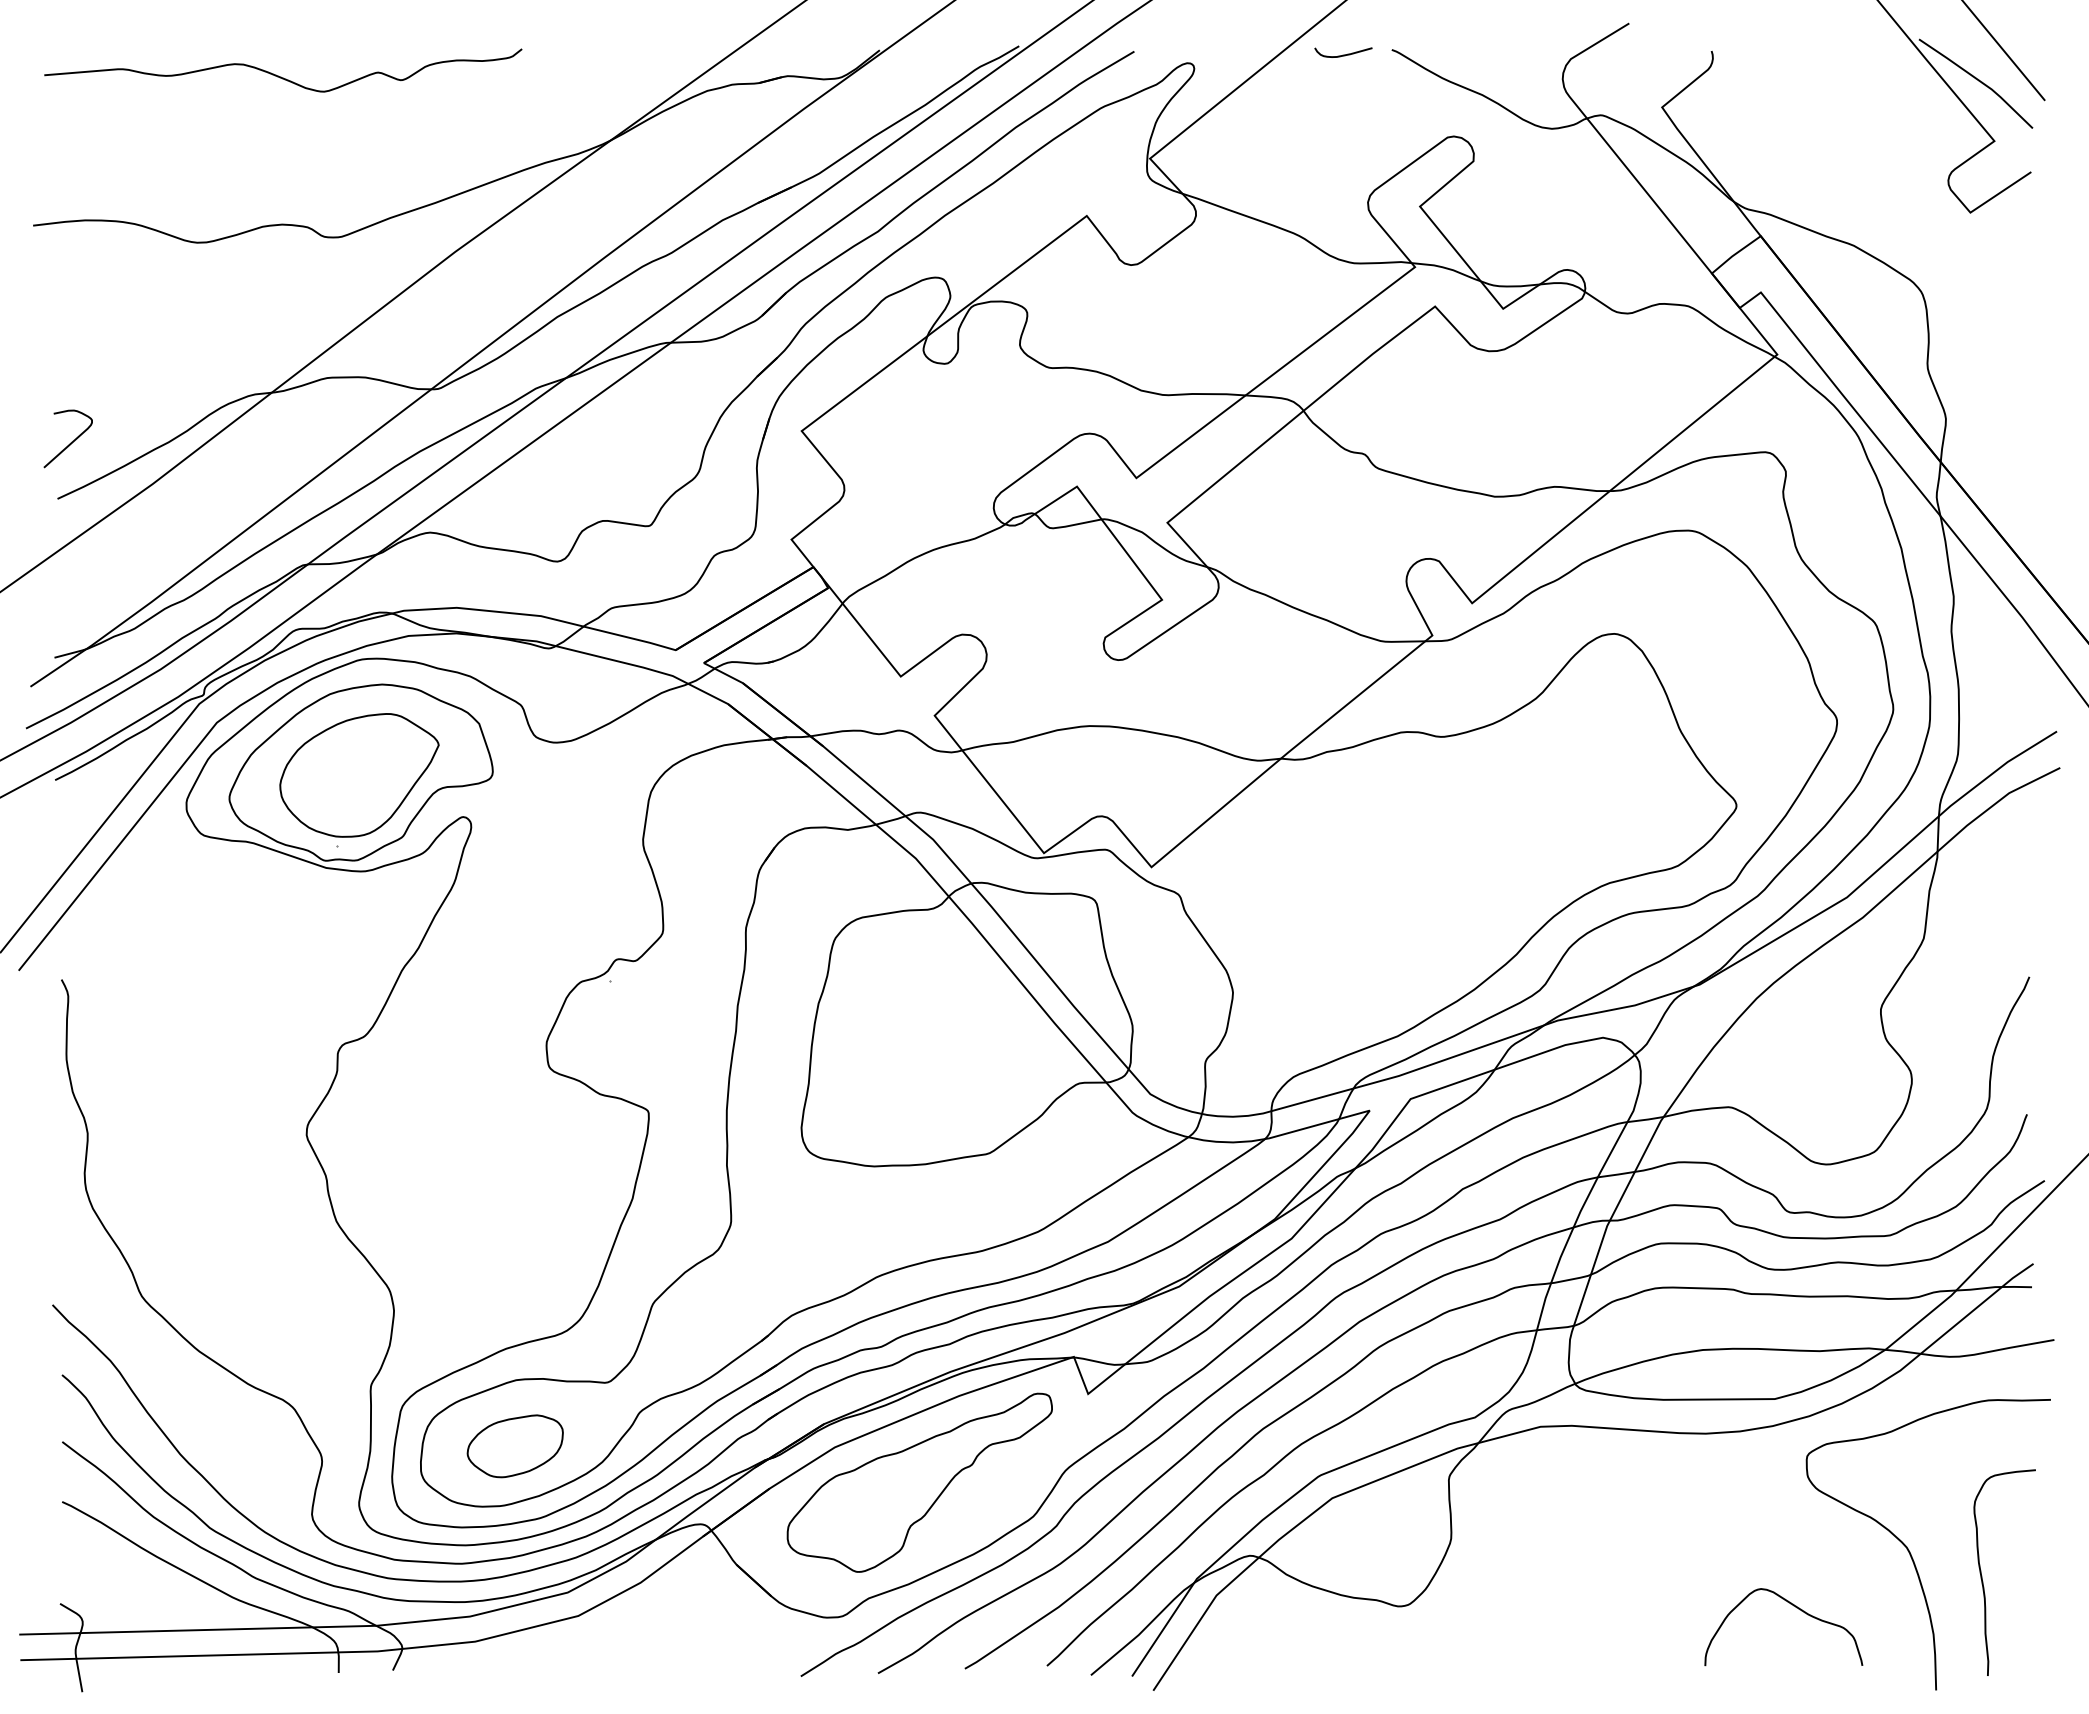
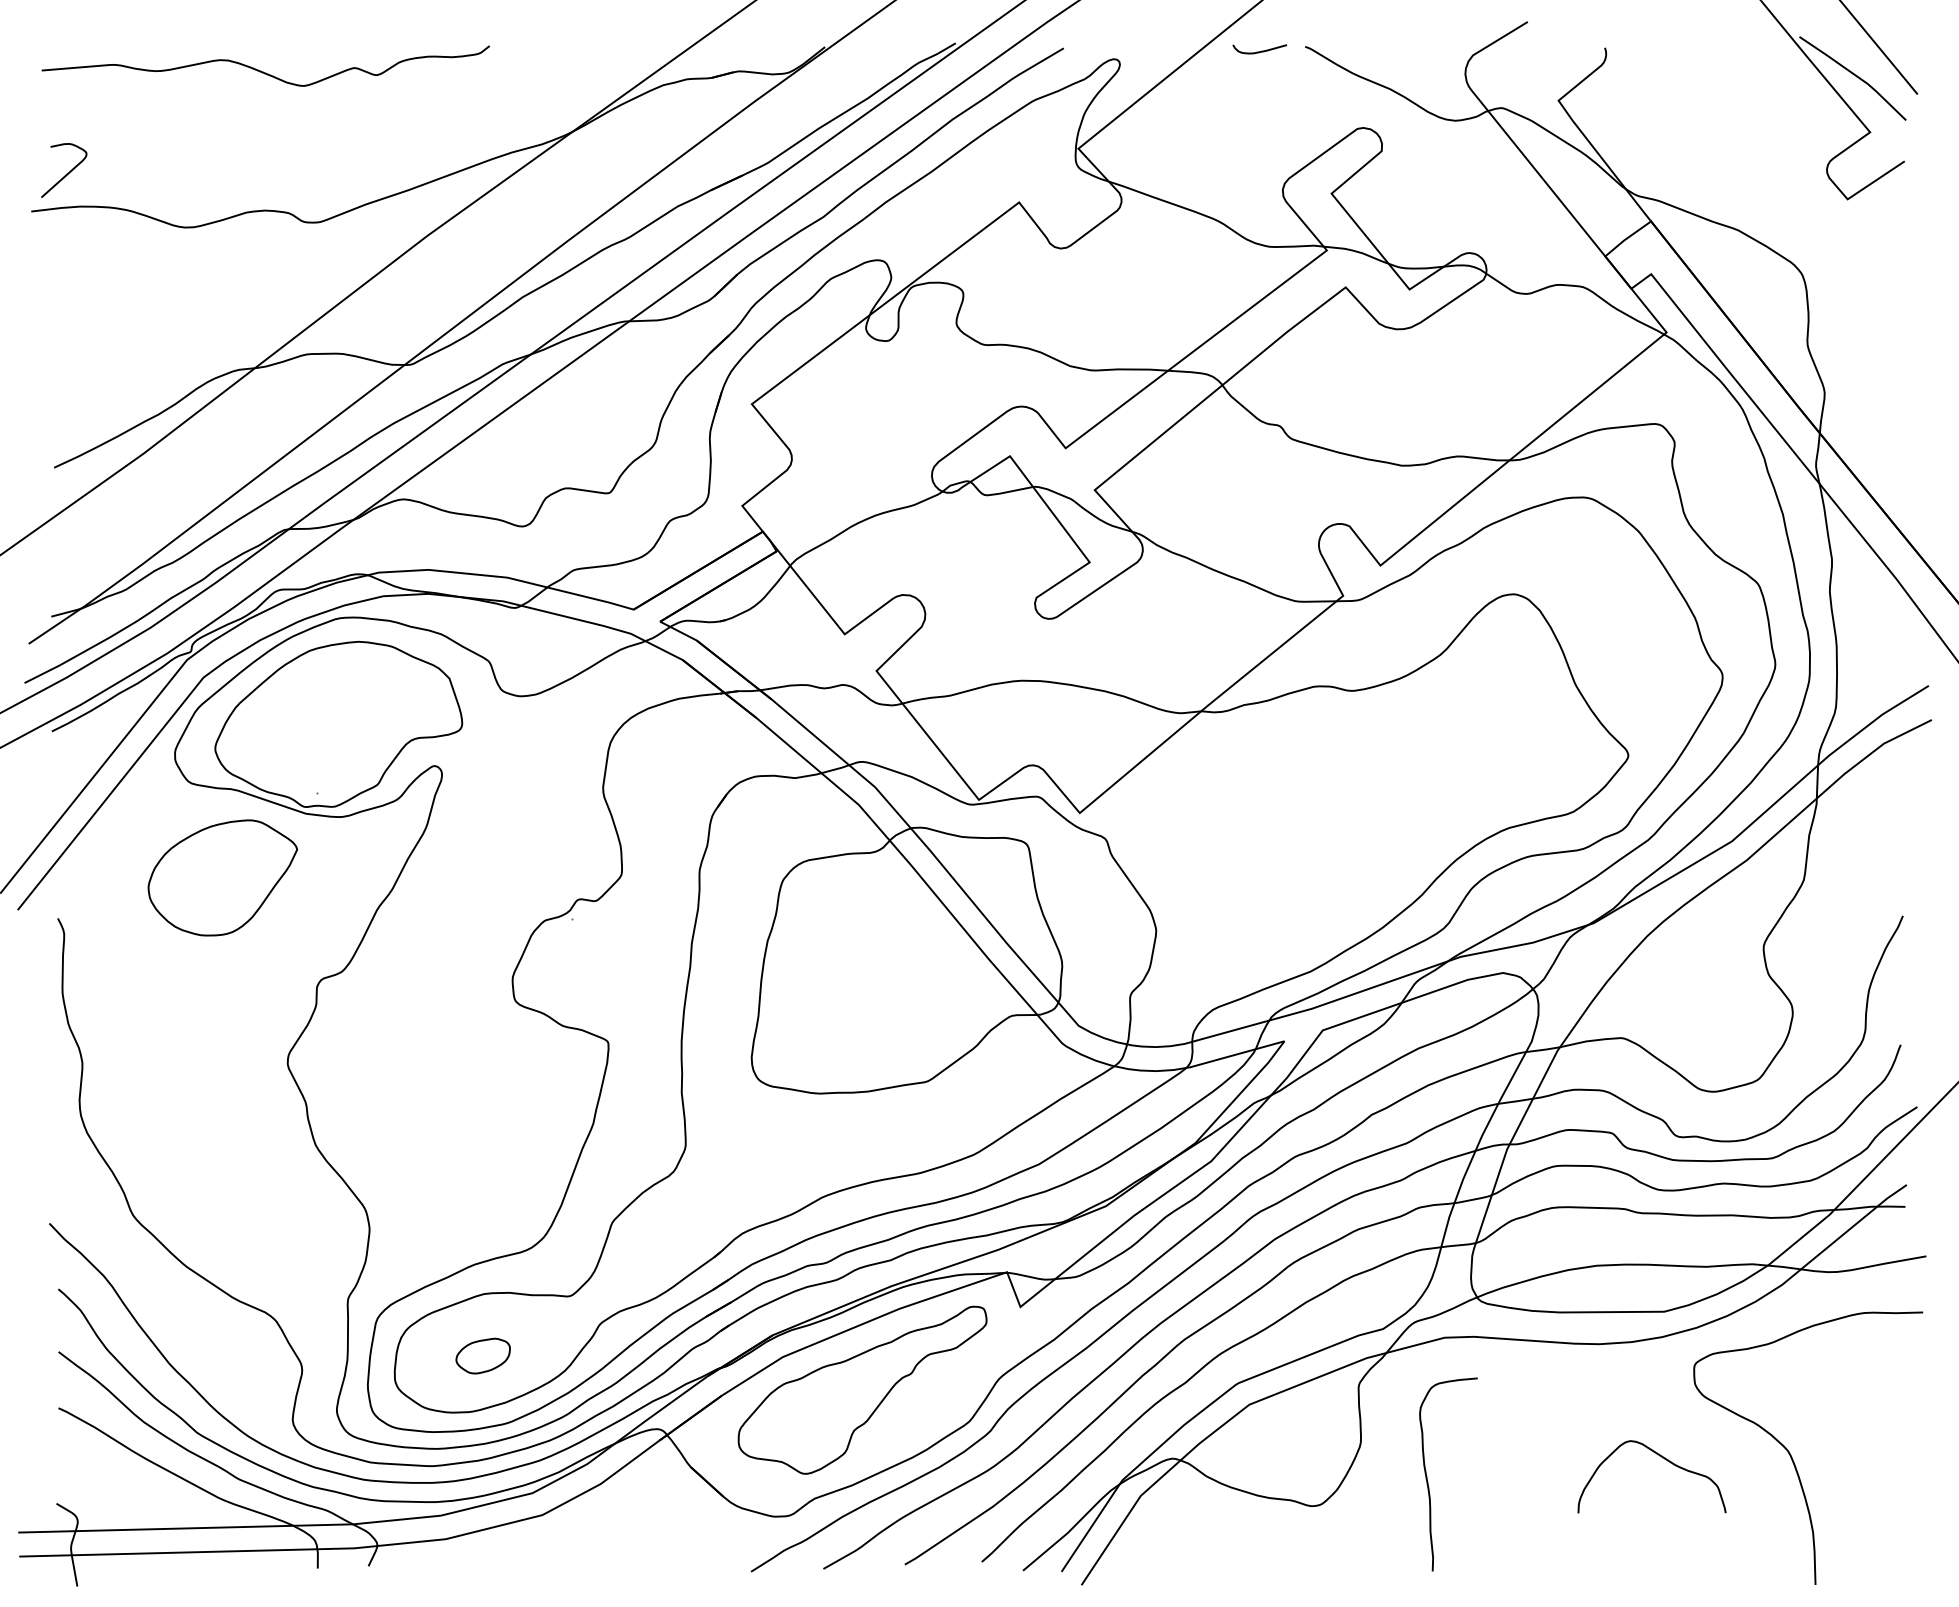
curve: (71, 441) -> (67, 172), moved
part: (359, 775) -> (222, 878), moved
part: (514, 1446) -> (482, 1356), size x0.6
curve: (1982, 1575) -> (1427, 1477), moved
curve: (1796, 1608) -> (1663, 1459), moved

